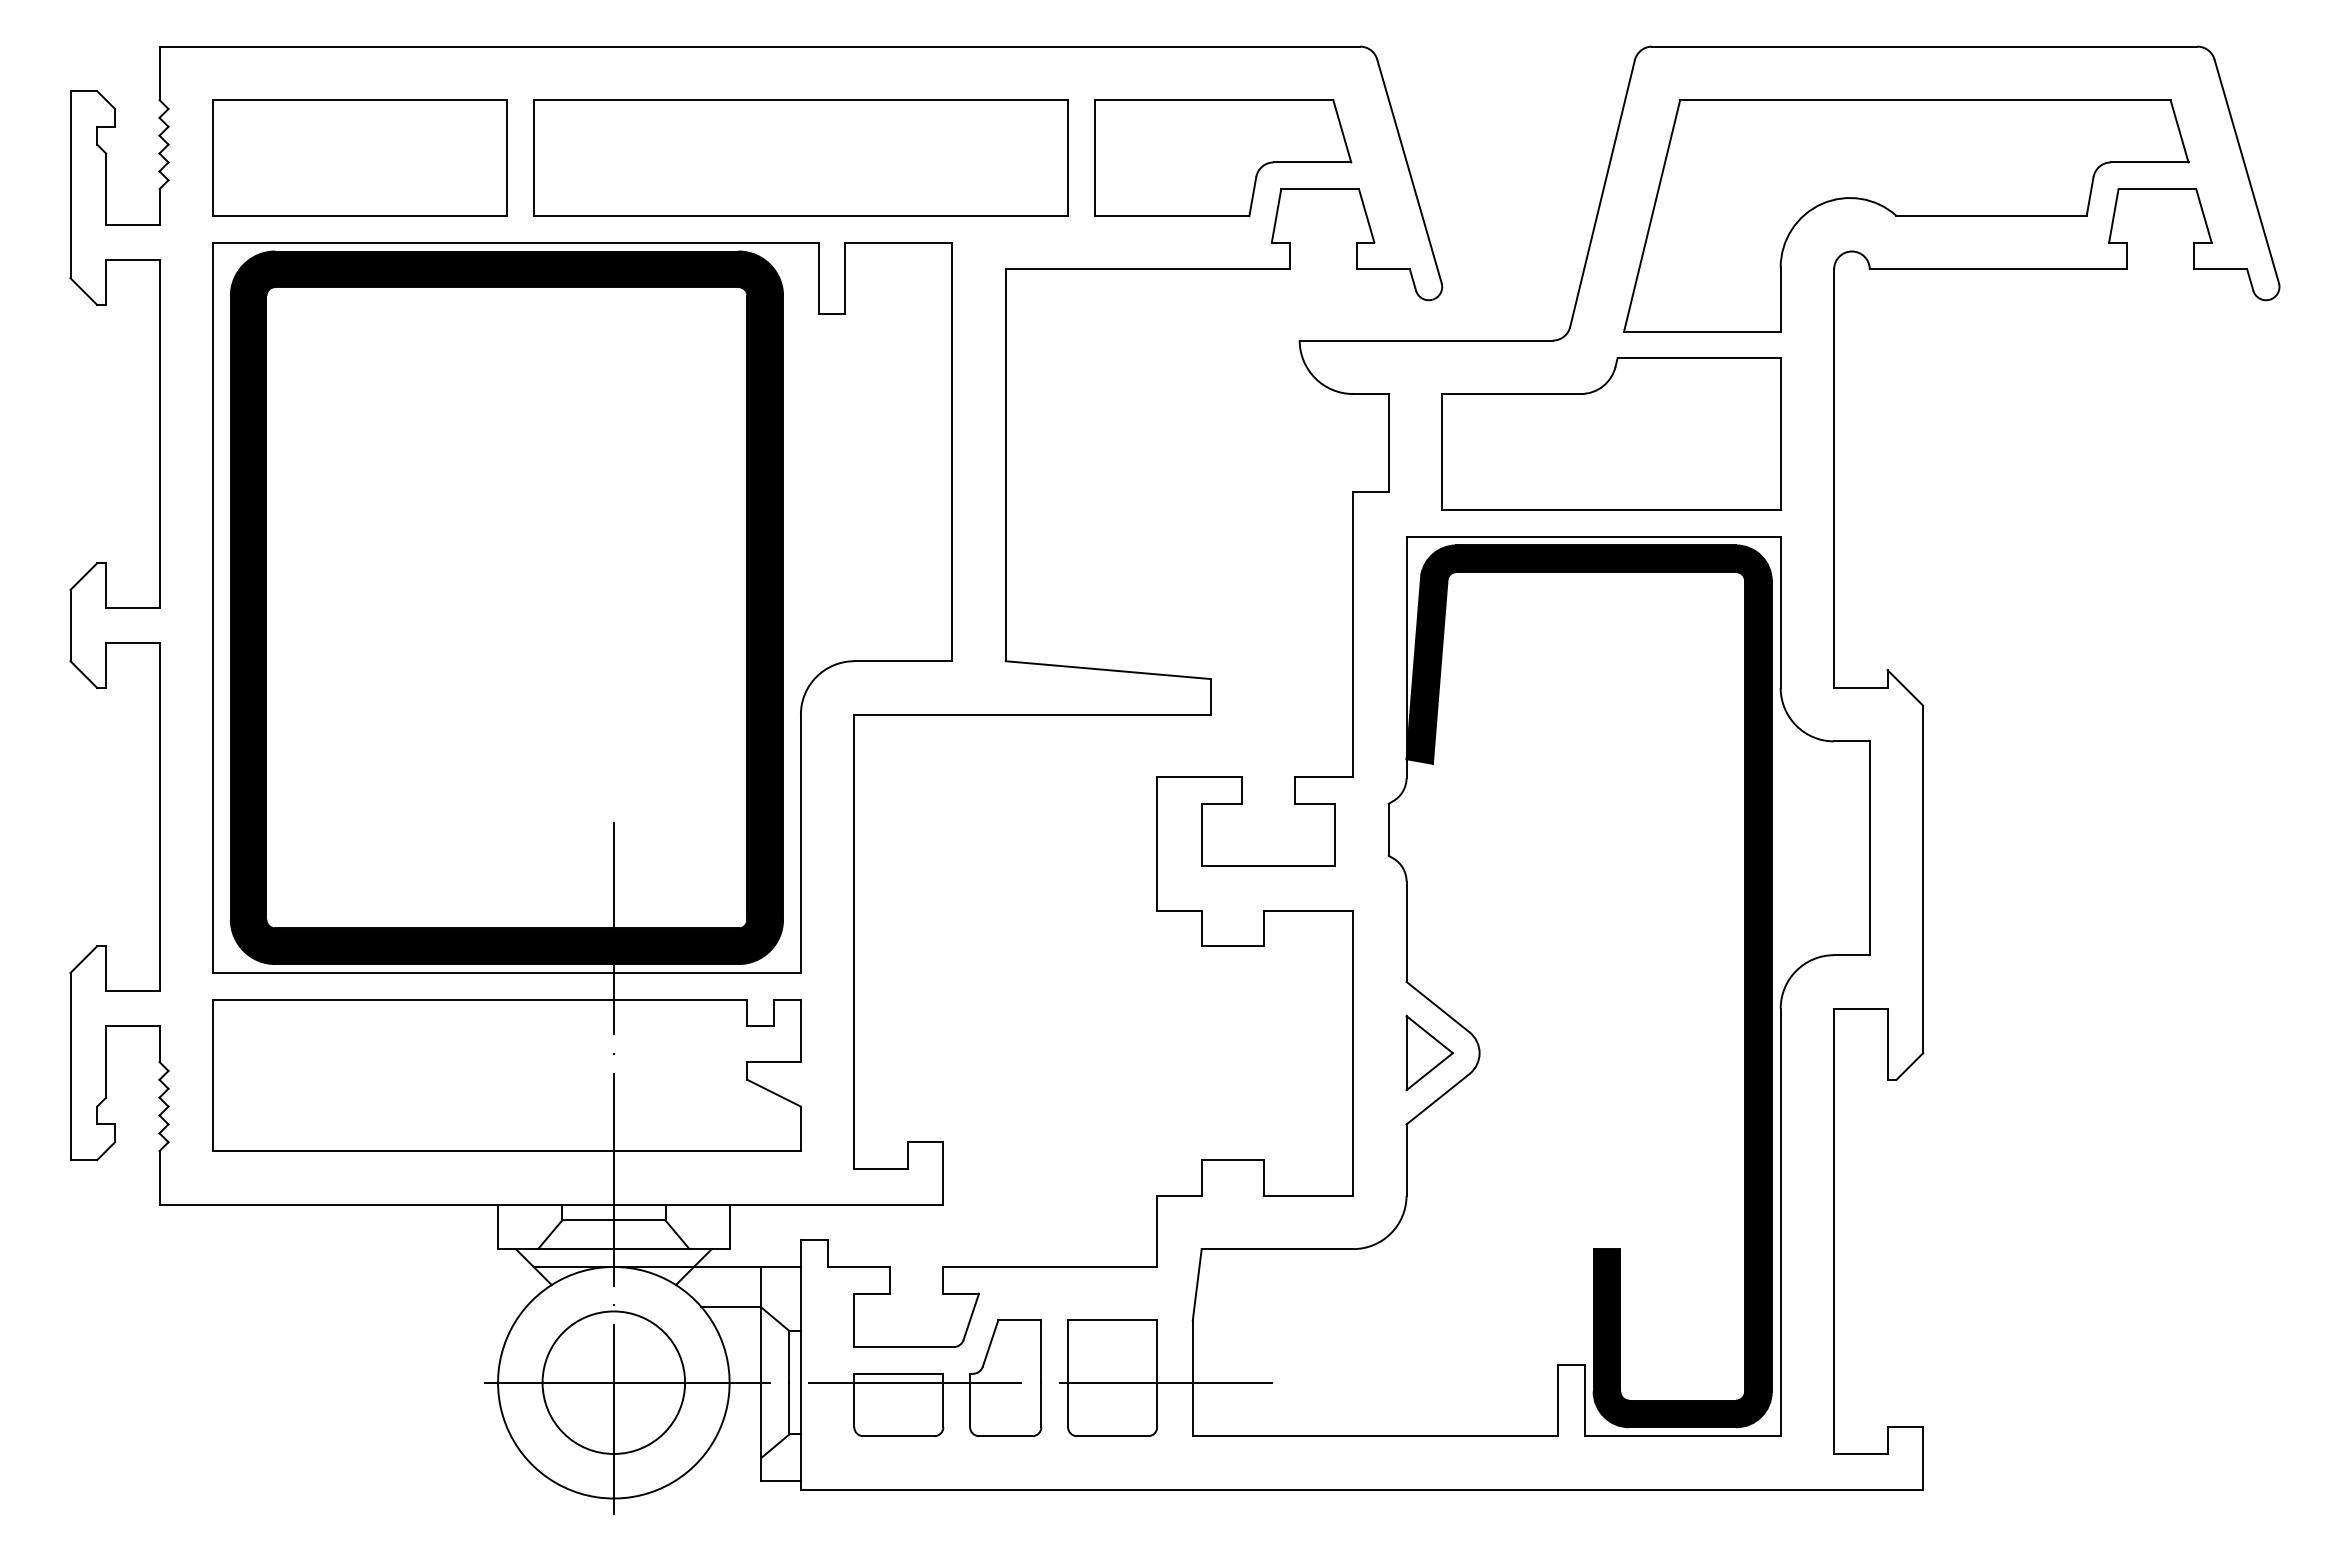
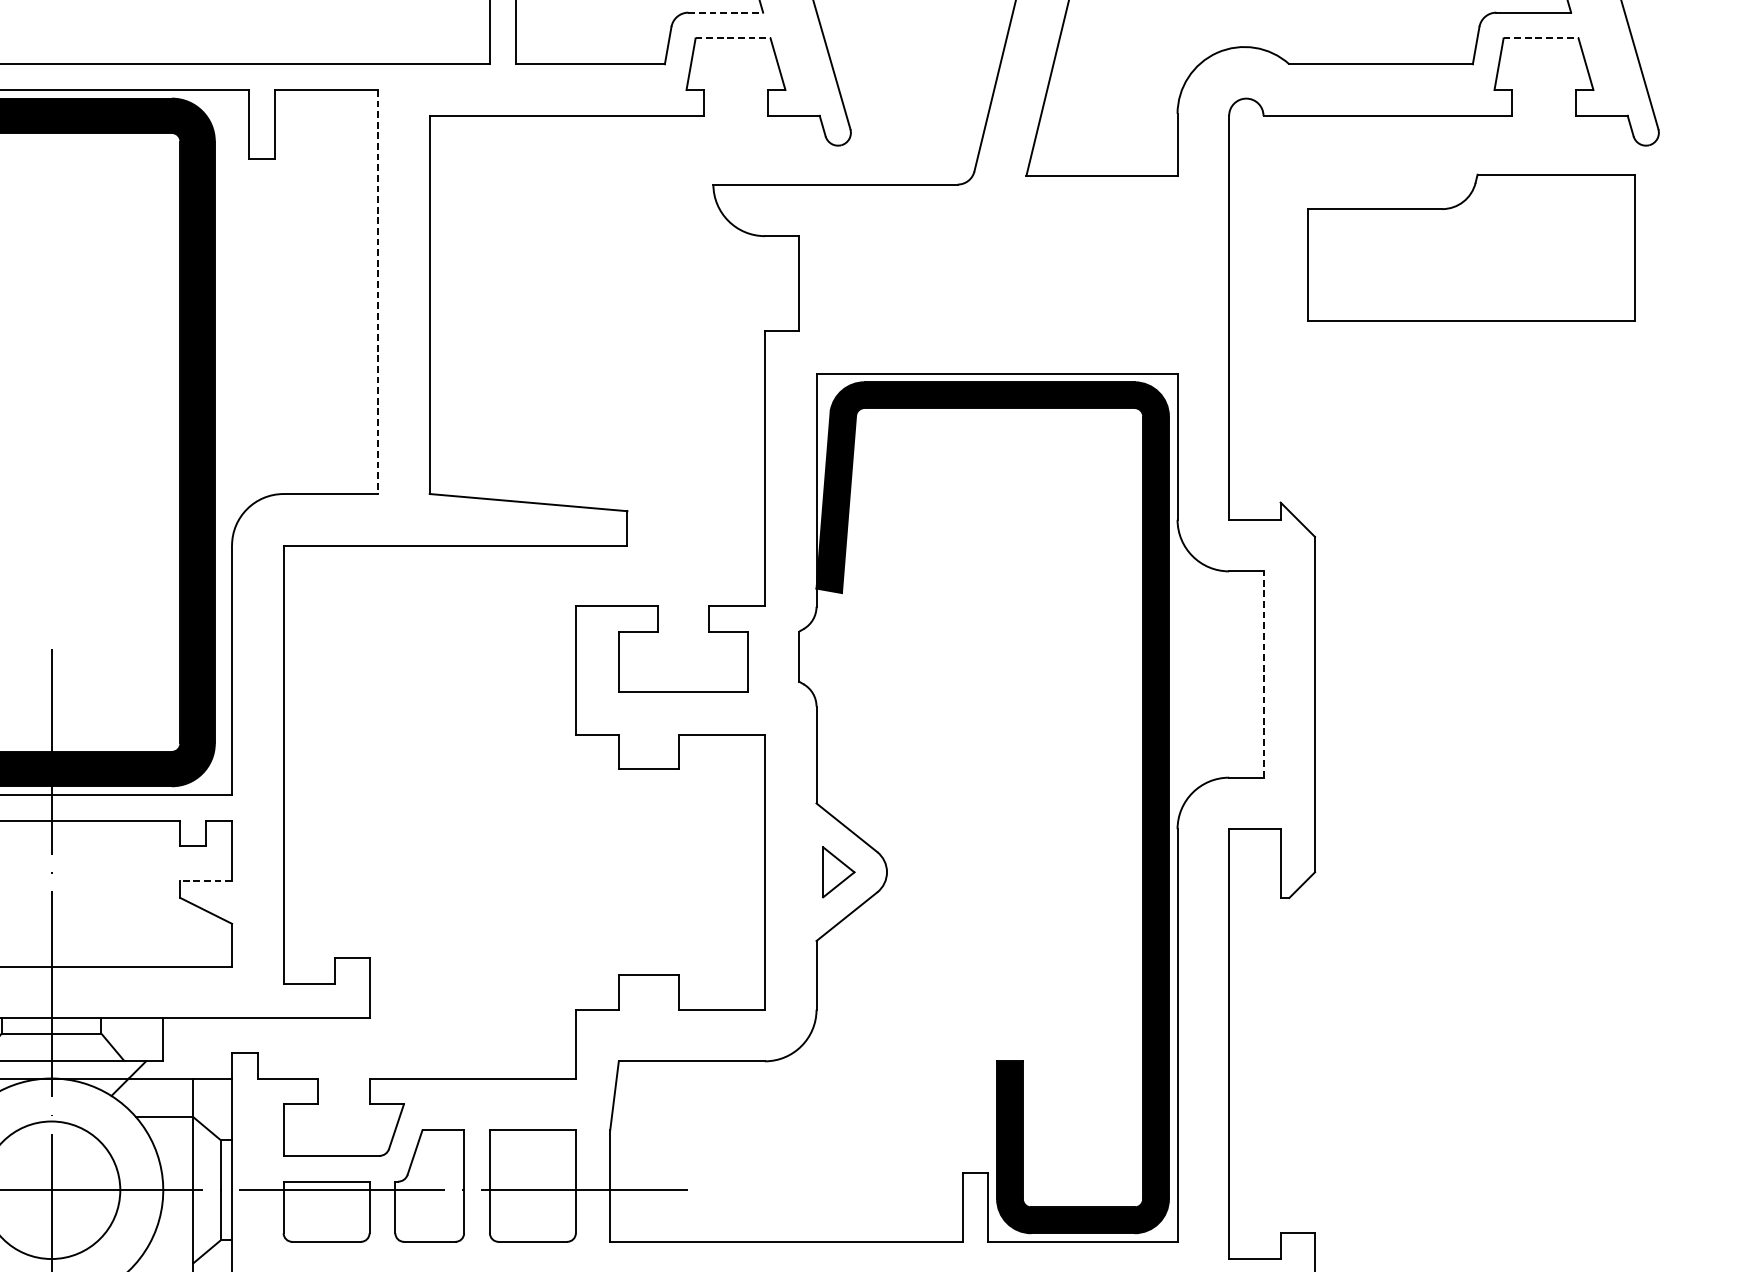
line: (1312, 162) -> (725, 12), solid -> dashed
line: (1320, 189) -> (733, 38), solid -> dashed
line: (2157, 189) -> (1541, 38), solid -> dashed
part: (1611, 433) -> (1471, 247), moved
line: (952, 452) -> (378, 292), solid -> dashed
line: (1869, 848) -> (1263, 674), solid -> dashed
part: (1429, 1053) -> (838, 872), size x0.7
line: (774, 1062) -> (206, 881), solid -> dashed

